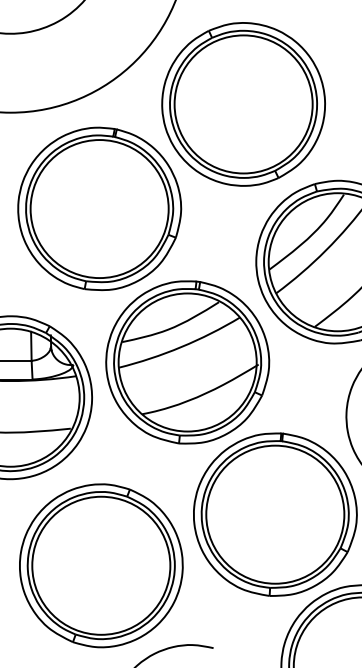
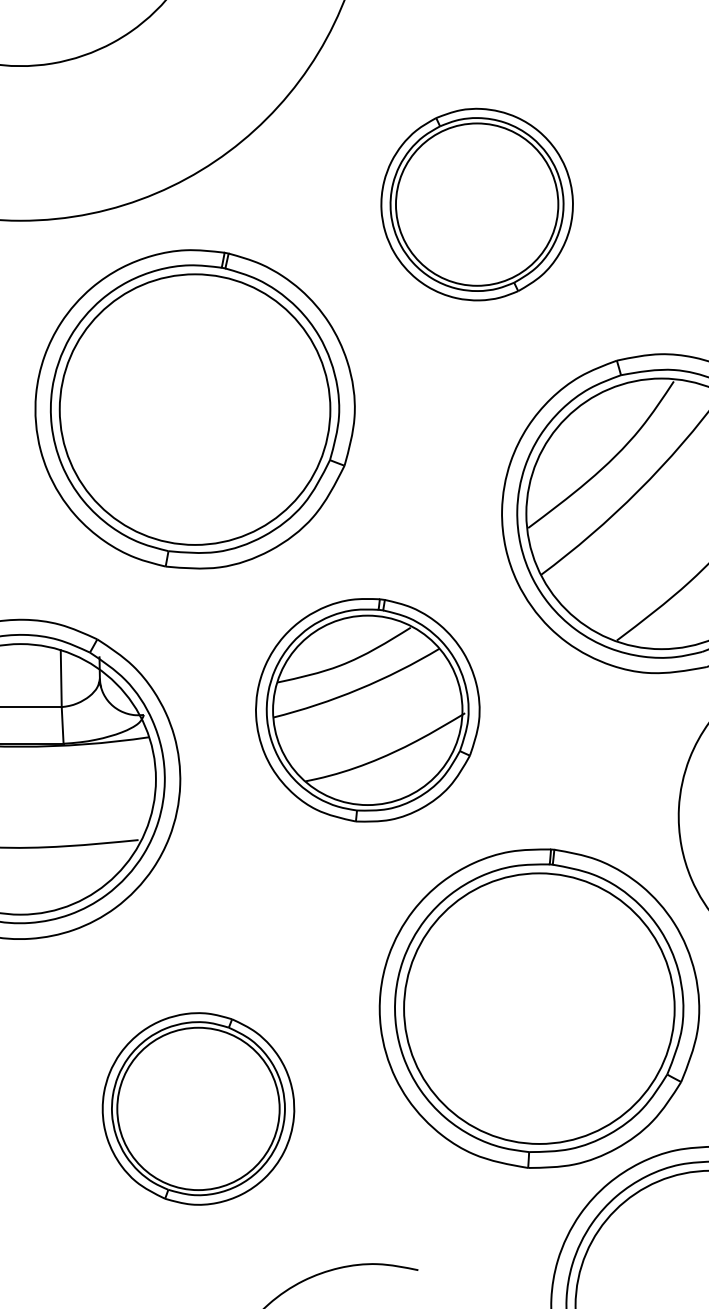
part: (243, 104) -> (476, 204), size x0.6
part: (187, 362) -> (367, 710), size x0.7
part: (101, 565) -> (198, 1108), size x0.6

